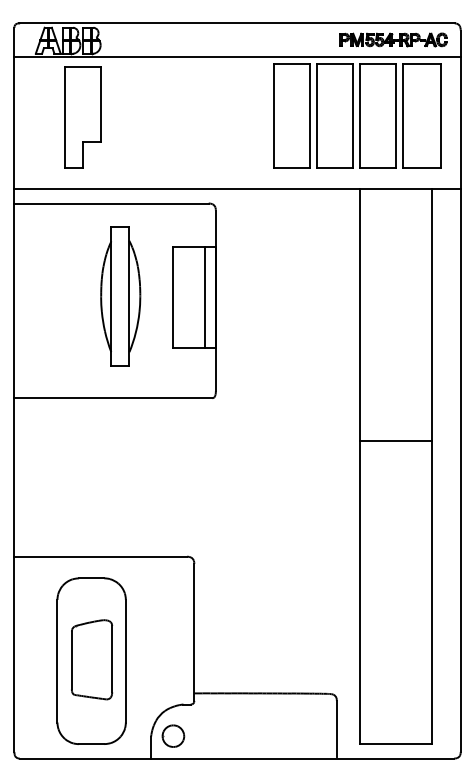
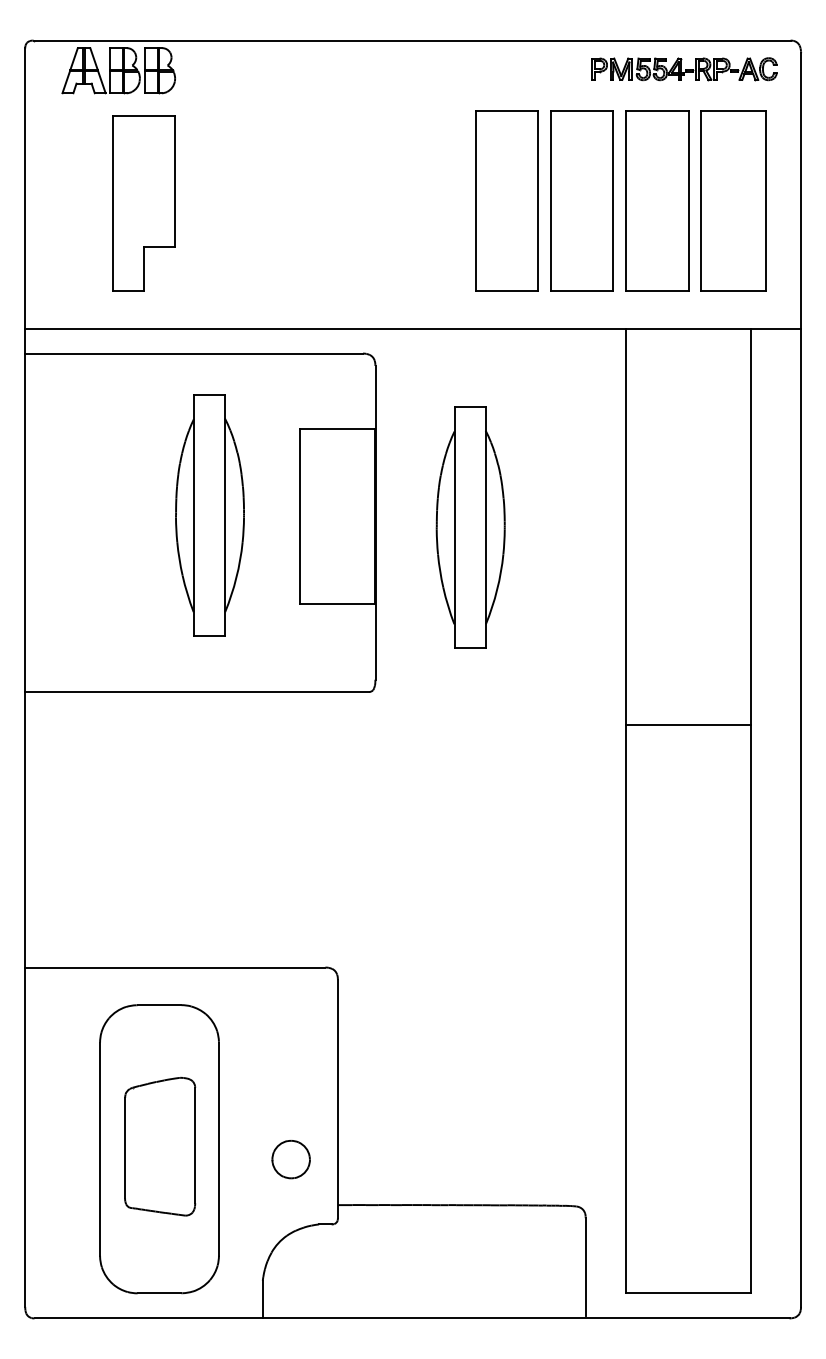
line: (237, 56) -> (413, 98), removed
line: (205, 296) -> (357, 515), removed
part: (270, 303) -> (470, 527), added
line: (396, 441) -> (689, 725), moved
part: (173, 735) -> (291, 1158), moved

